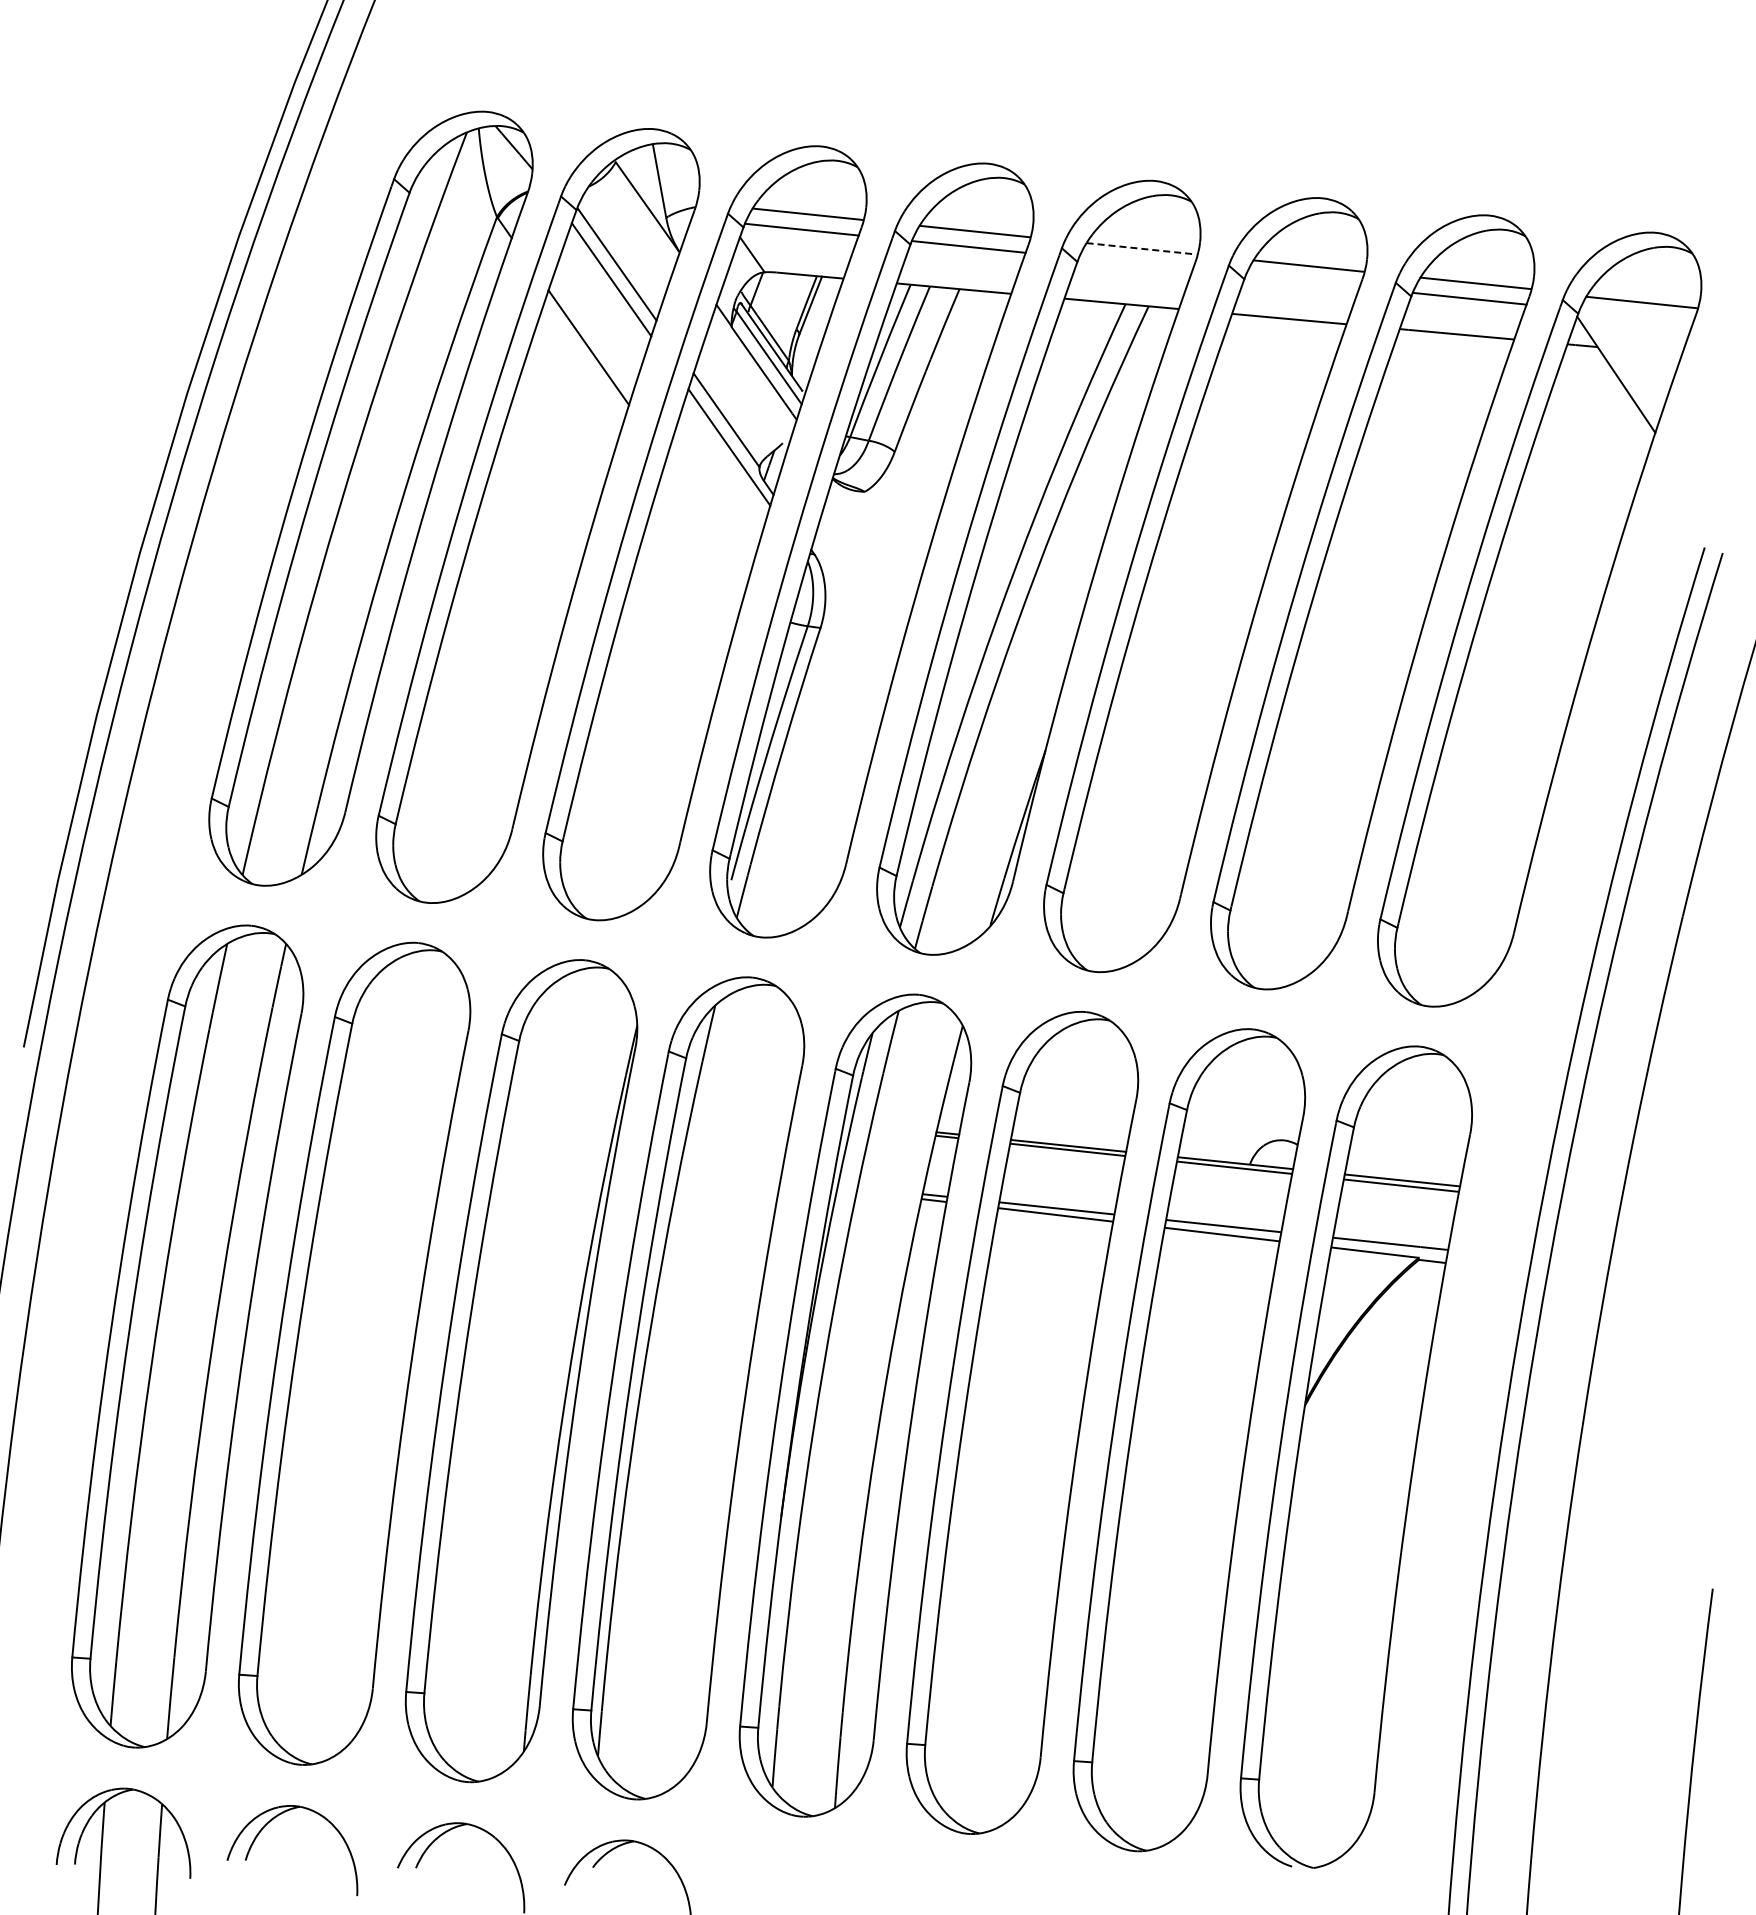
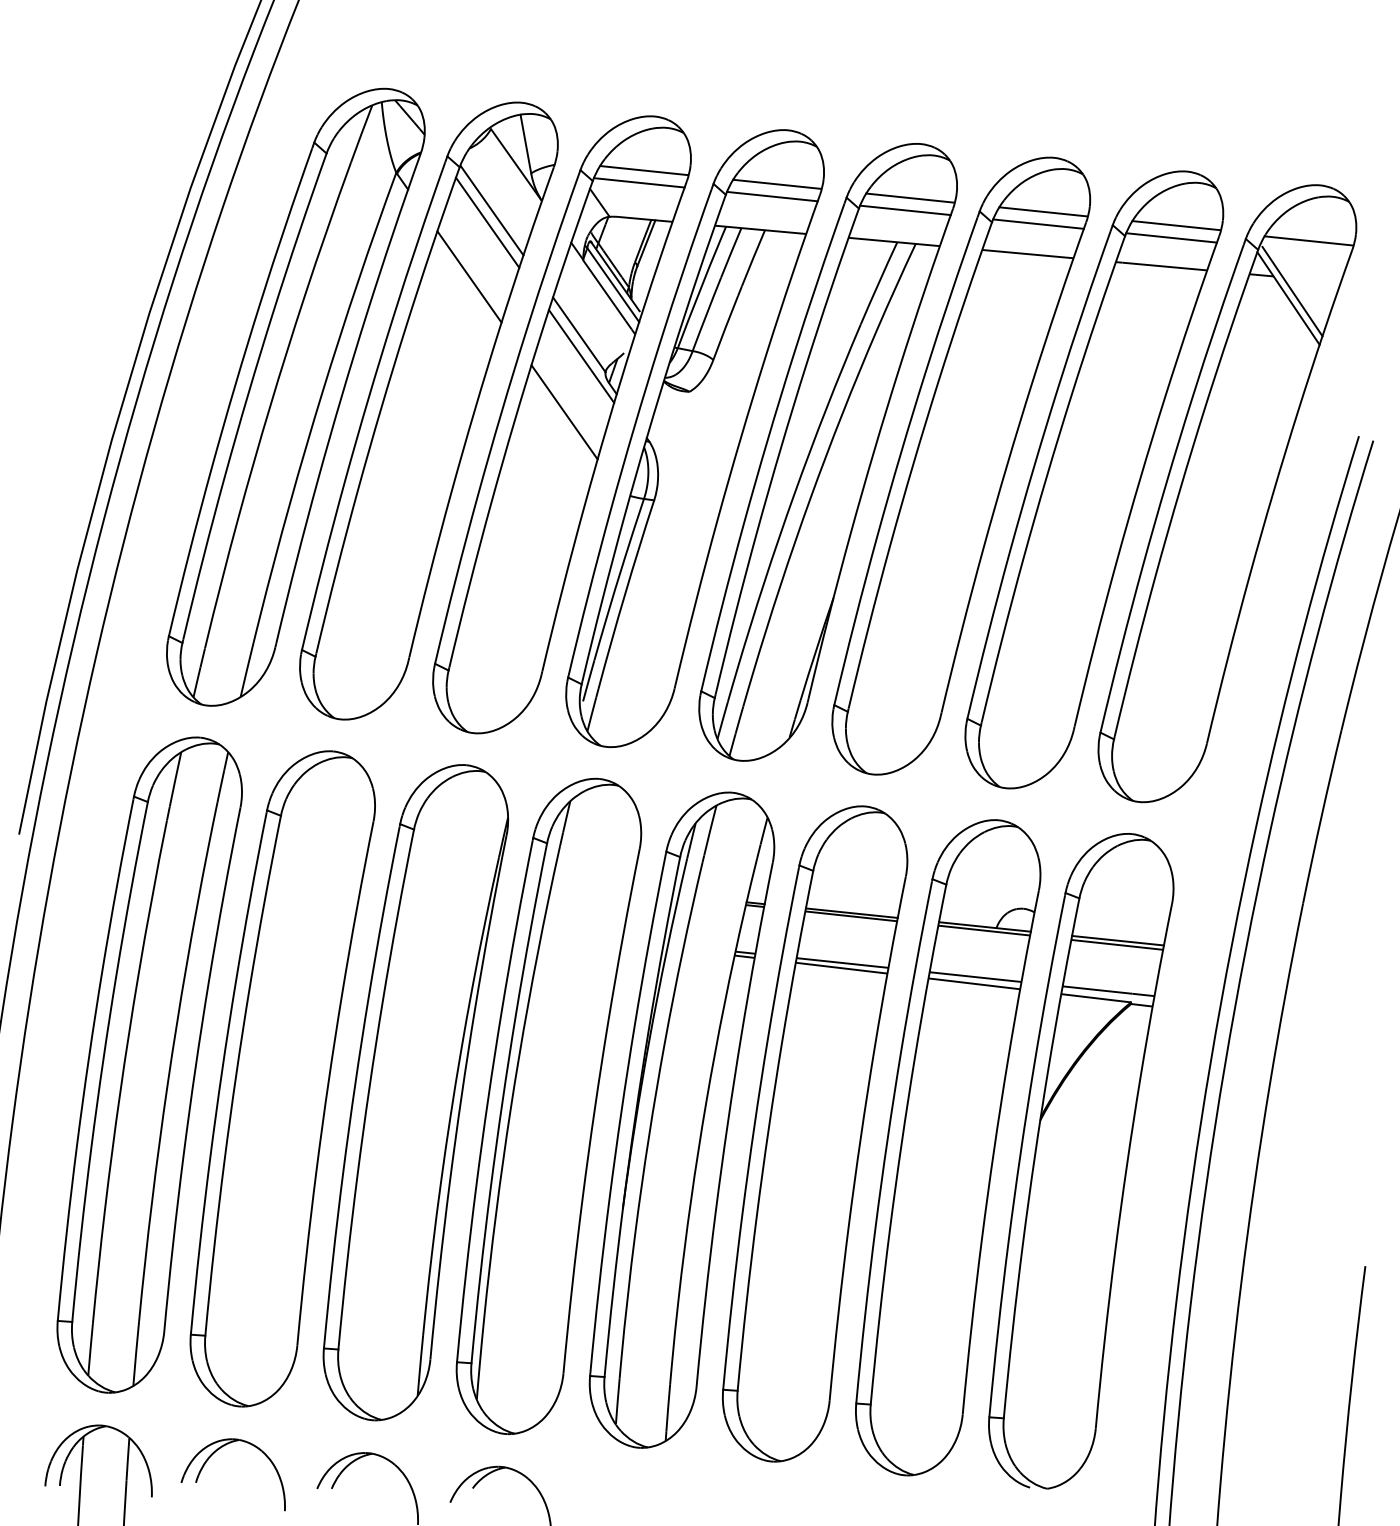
line: (1141, 248) -> (910, 197), dashed -> solid
line: (1135, 264) -> (905, 210), added
line: (1302, 281) -> (1038, 224), added
line: (1621, 366) -> (1292, 291), added
line: (707, 517) -> (564, 412), added

